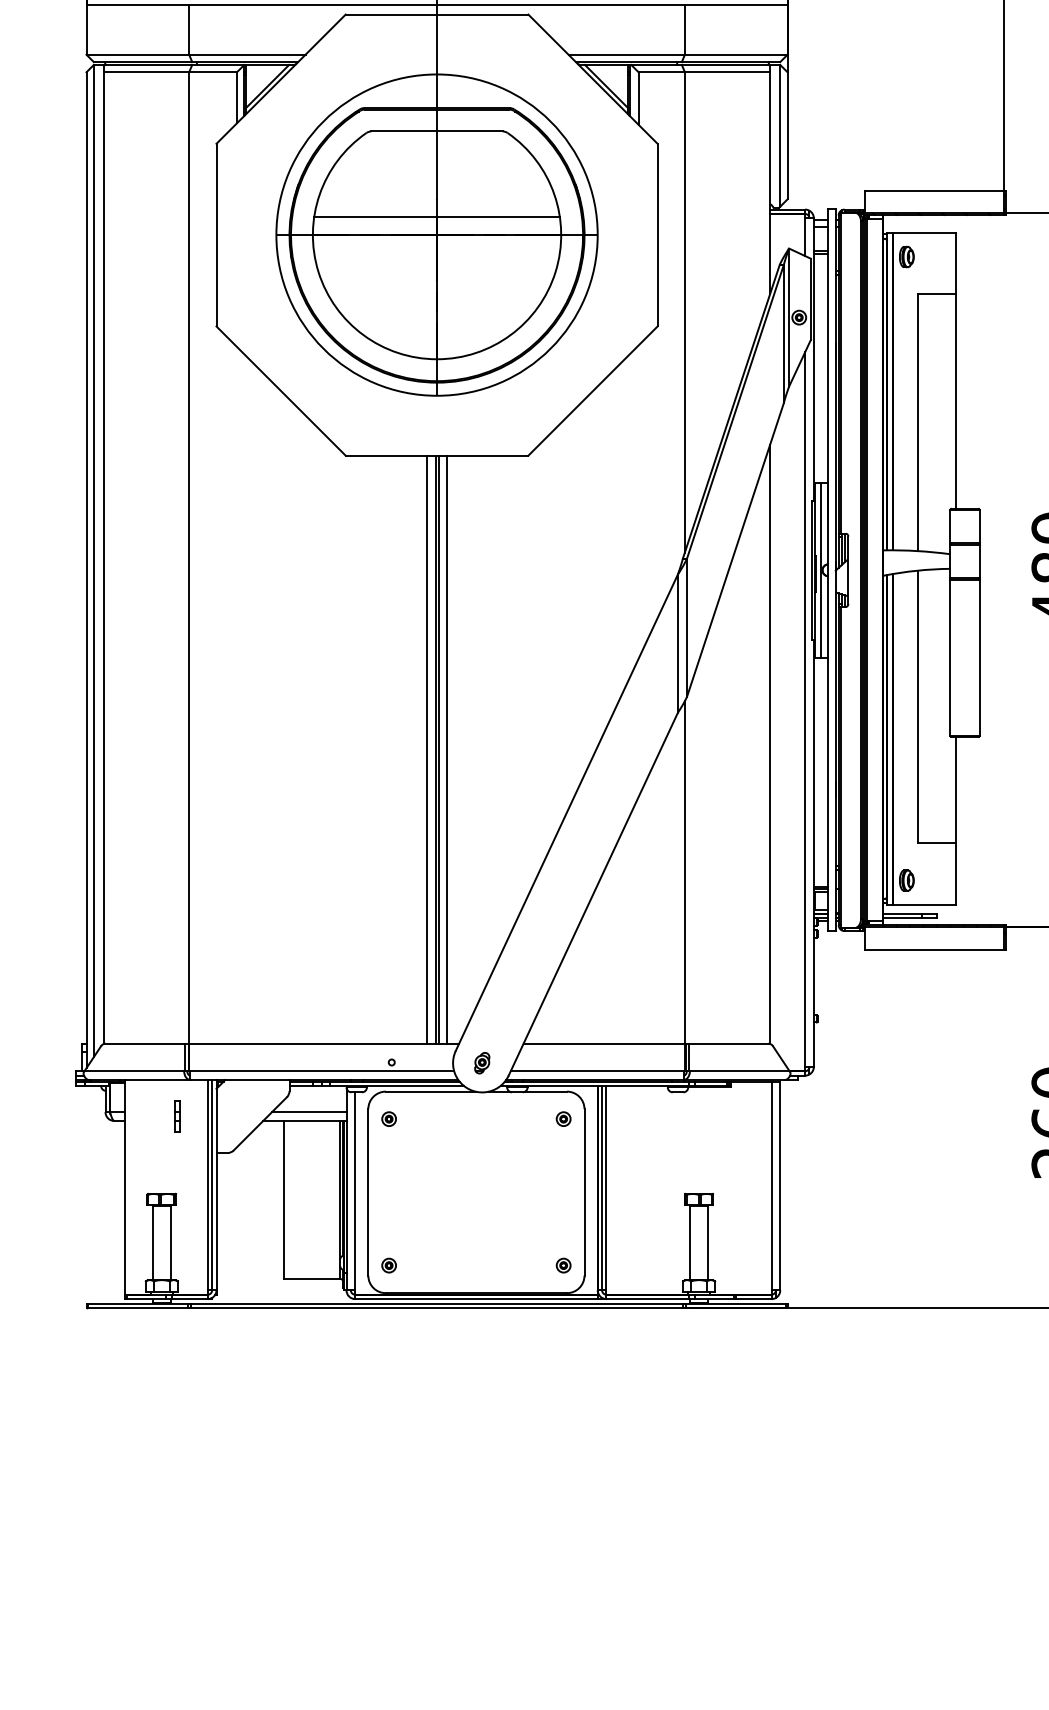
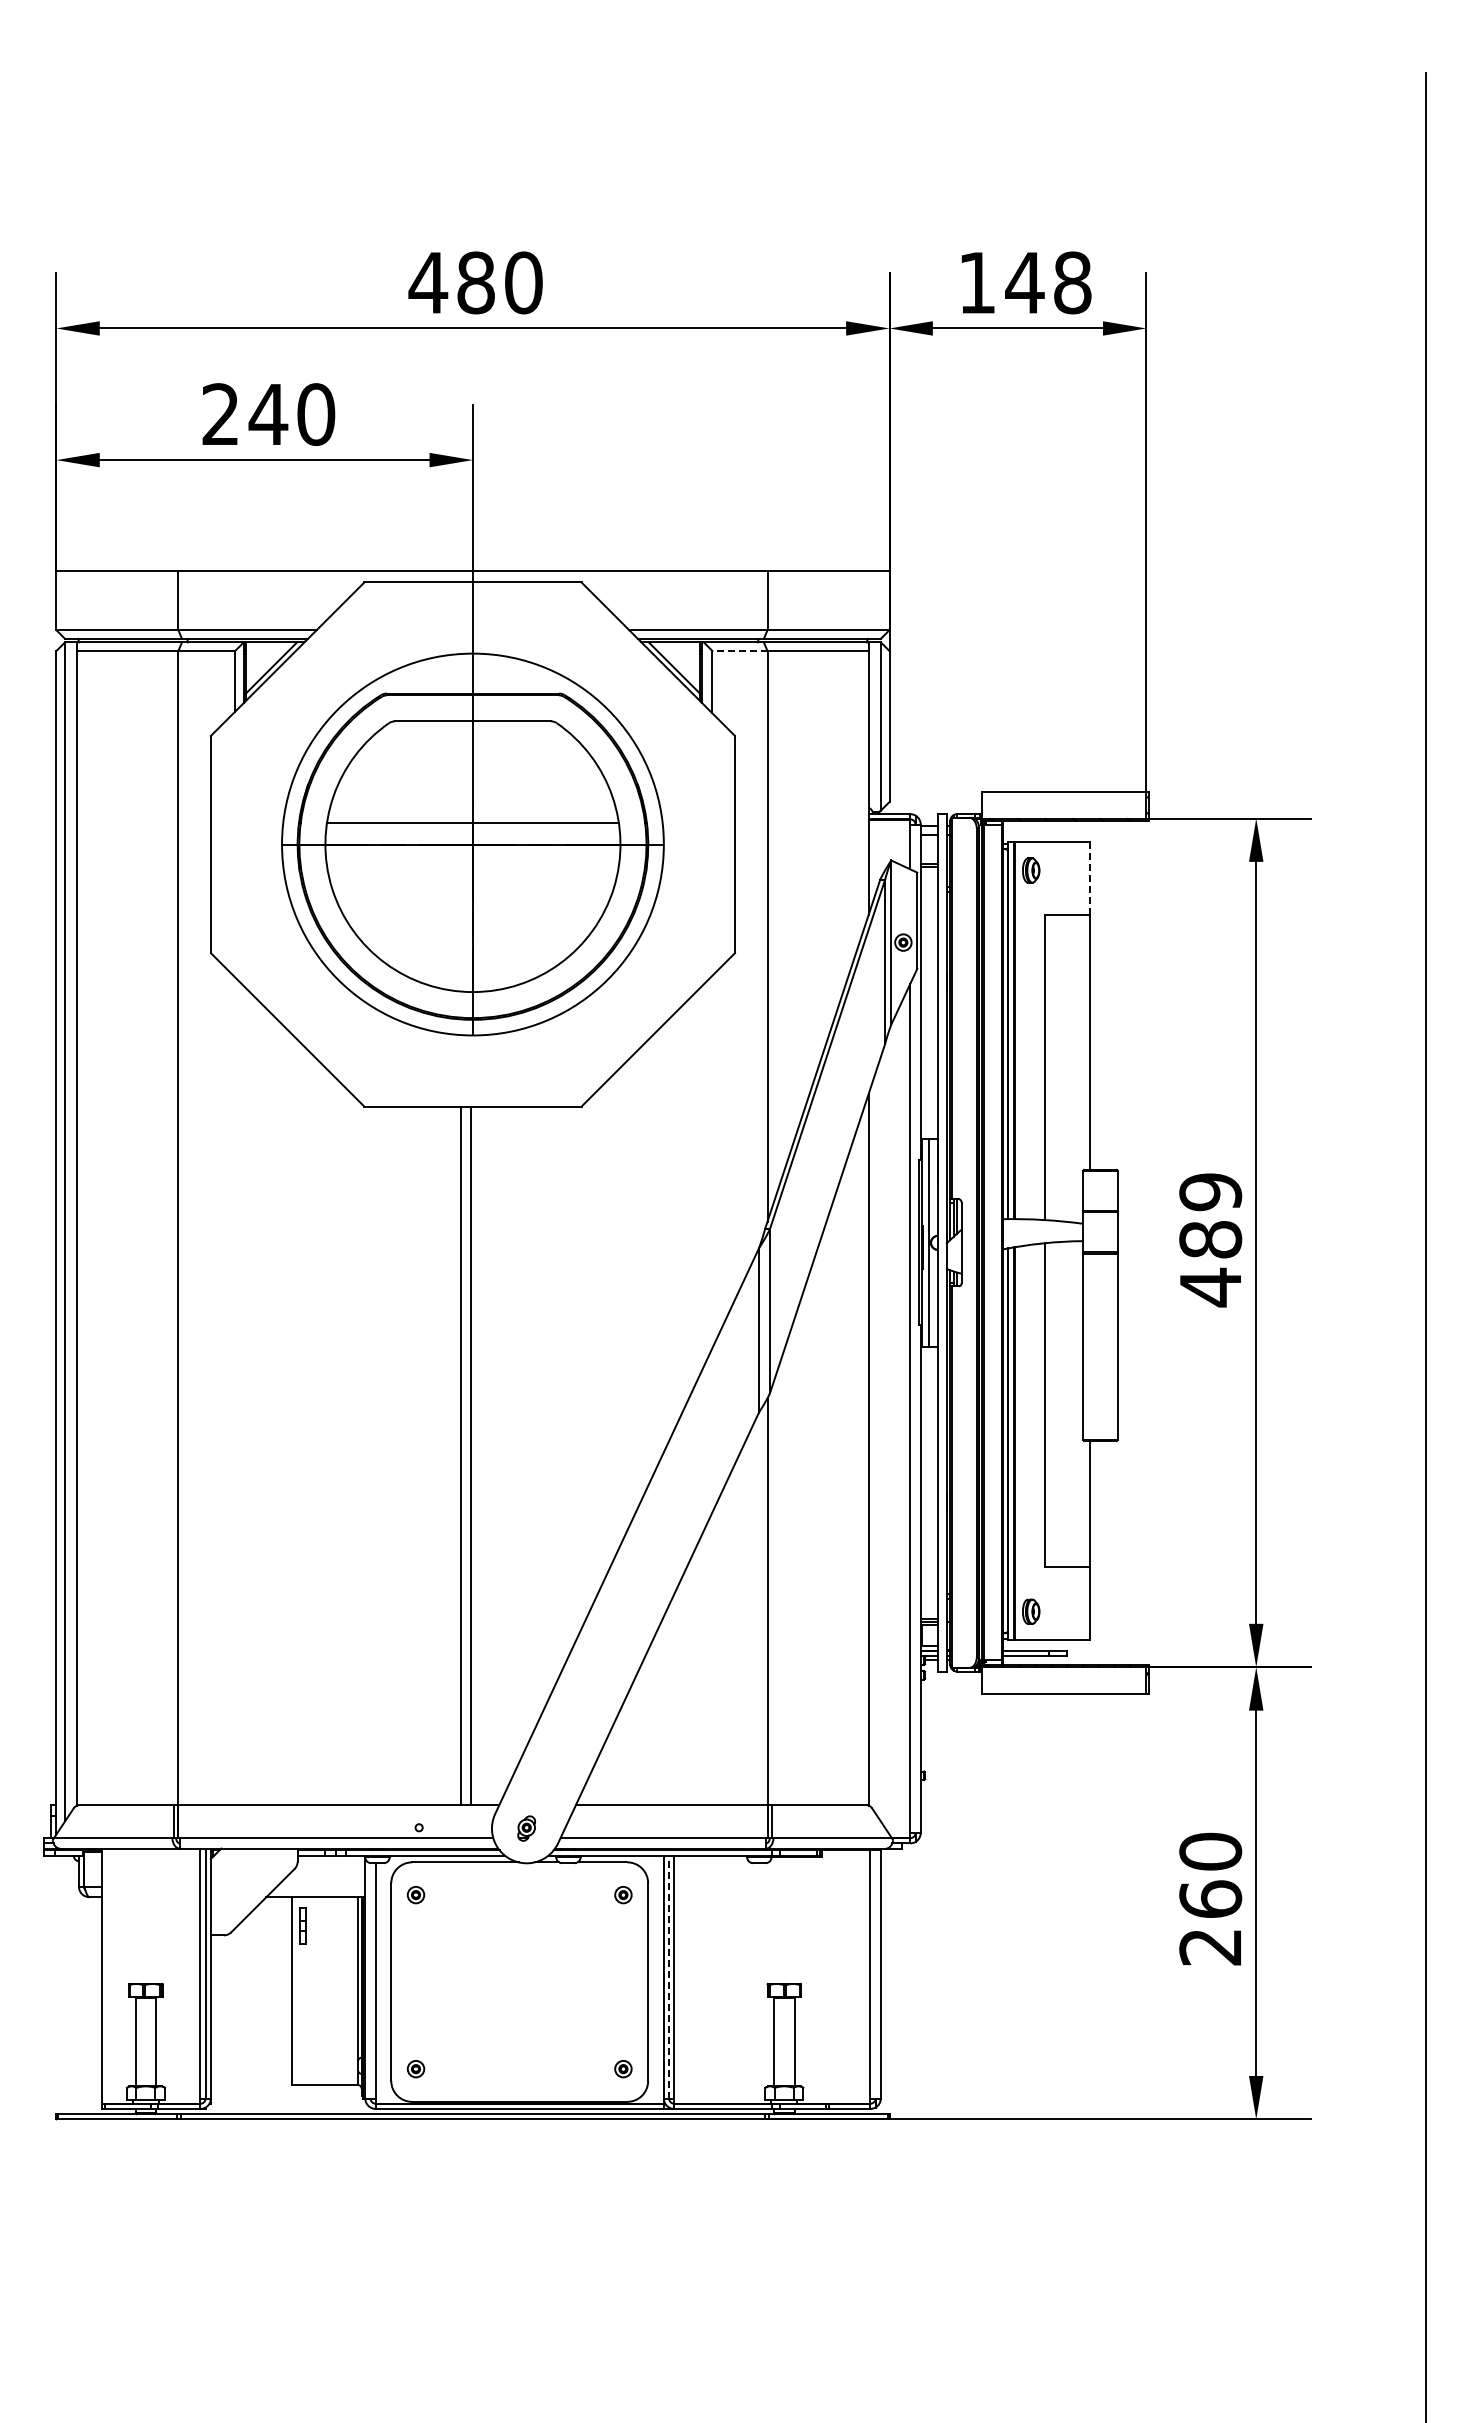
line: (661, 72) -> (739, 651), solid -> dashed
line: (955, 263) -> (1089, 878), solid -> dashed
line: (438, 749) -> (474, 1455), removed
line: (447, 749) -> (485, 1455), removed
line: (308, 1111) -> (320, 1886), removed
part: (177, 1116) -> (302, 1925), moved
line: (602, 1187) -> (669, 1976), solid -> dashed

